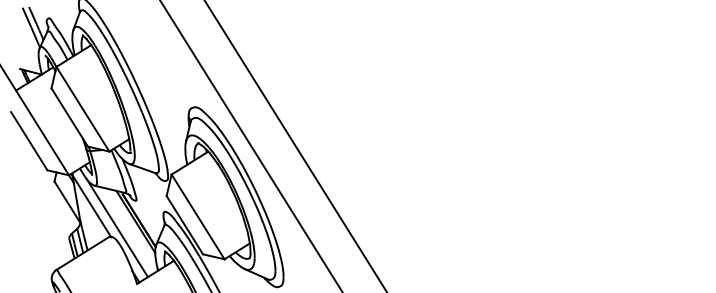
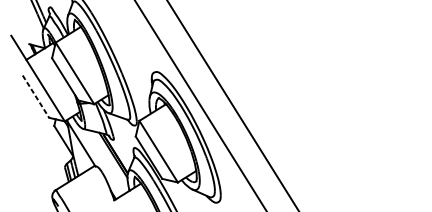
line: (29, 141) -> (36, 96), solid -> dashed
line: (116, 228) -> (99, 160), removed

